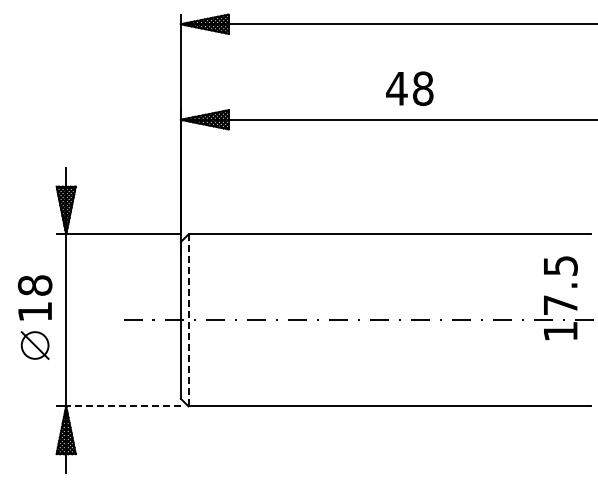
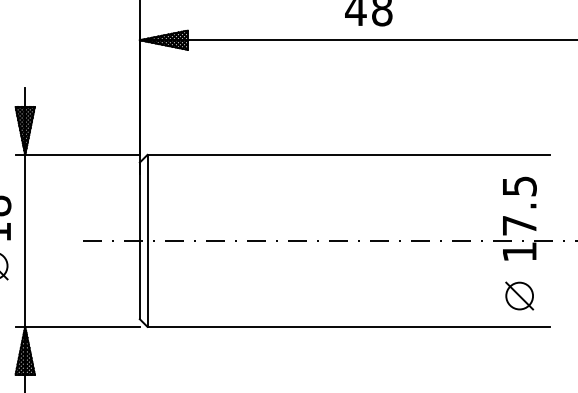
line: (188, 320) -> (147, 240), dashed -> solid
part: (560, 375) -> (519, 295), added
line: (123, 406) -> (82, 326), dashed -> solid

